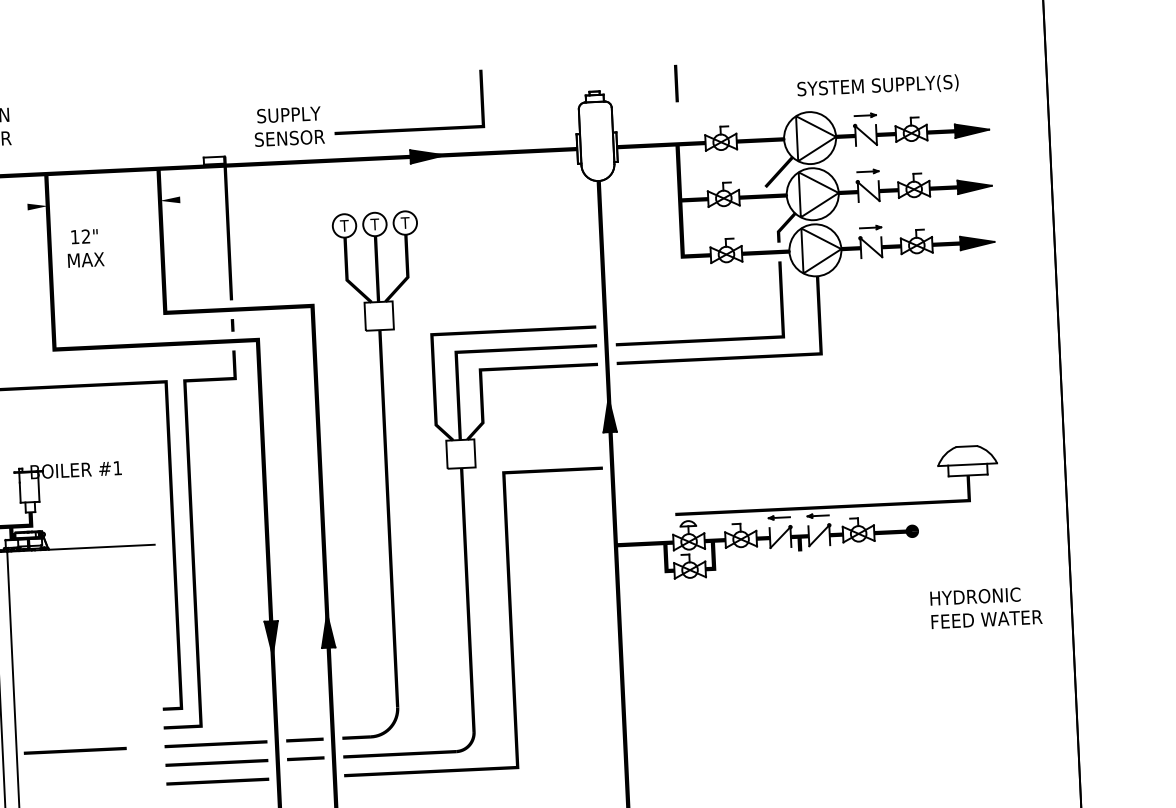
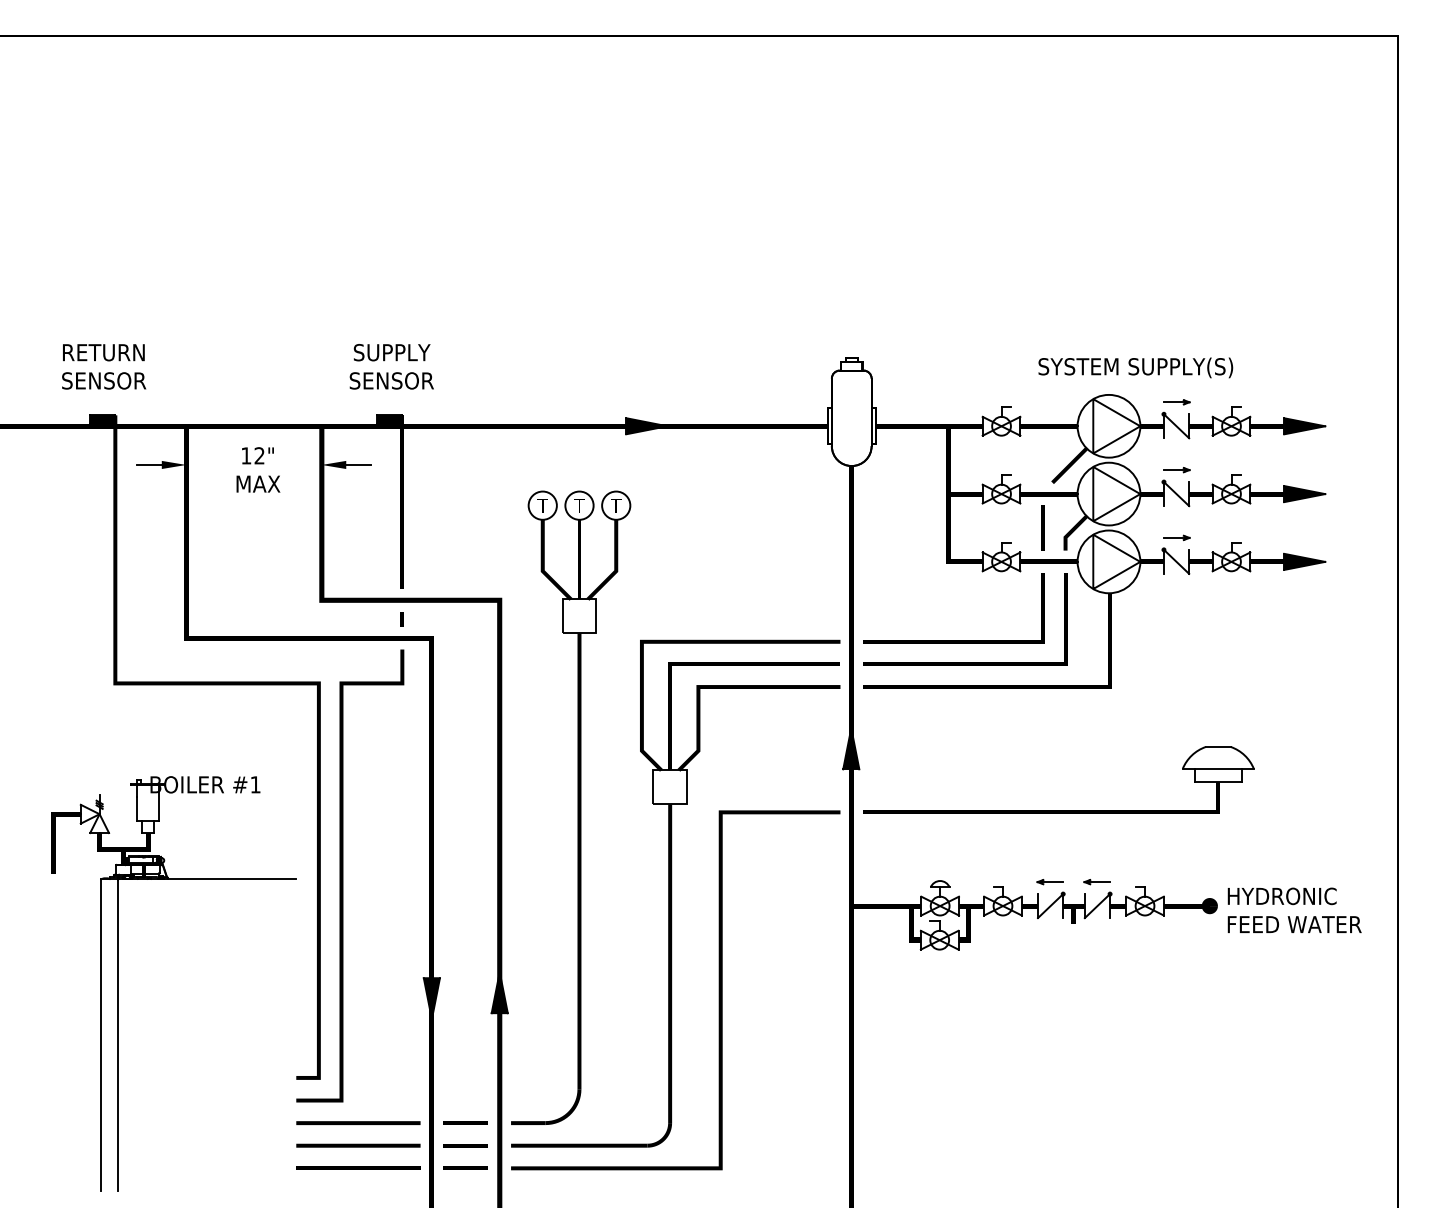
line: (676, 83) -> (1042, 527), moved
text: (877, 86) -> (1135, 367), moved
text: (288, 126) -> (391, 366), moved
line: (409, 128) -> (953, 640), moved
fill: (214, 160) -> (389, 419), added
line: (190, 199) -> (358, 464), added
line: (17, 207) -> (149, 464), added
text: (85, 247) -> (258, 469), moved
part: (836, 505) -> (1058, 810), moved
text: (986, 607) -> (1294, 909), moved
line: (75, 750) -> (188, 1122), removed
line: (306, 776) -> (465, 1167), added

